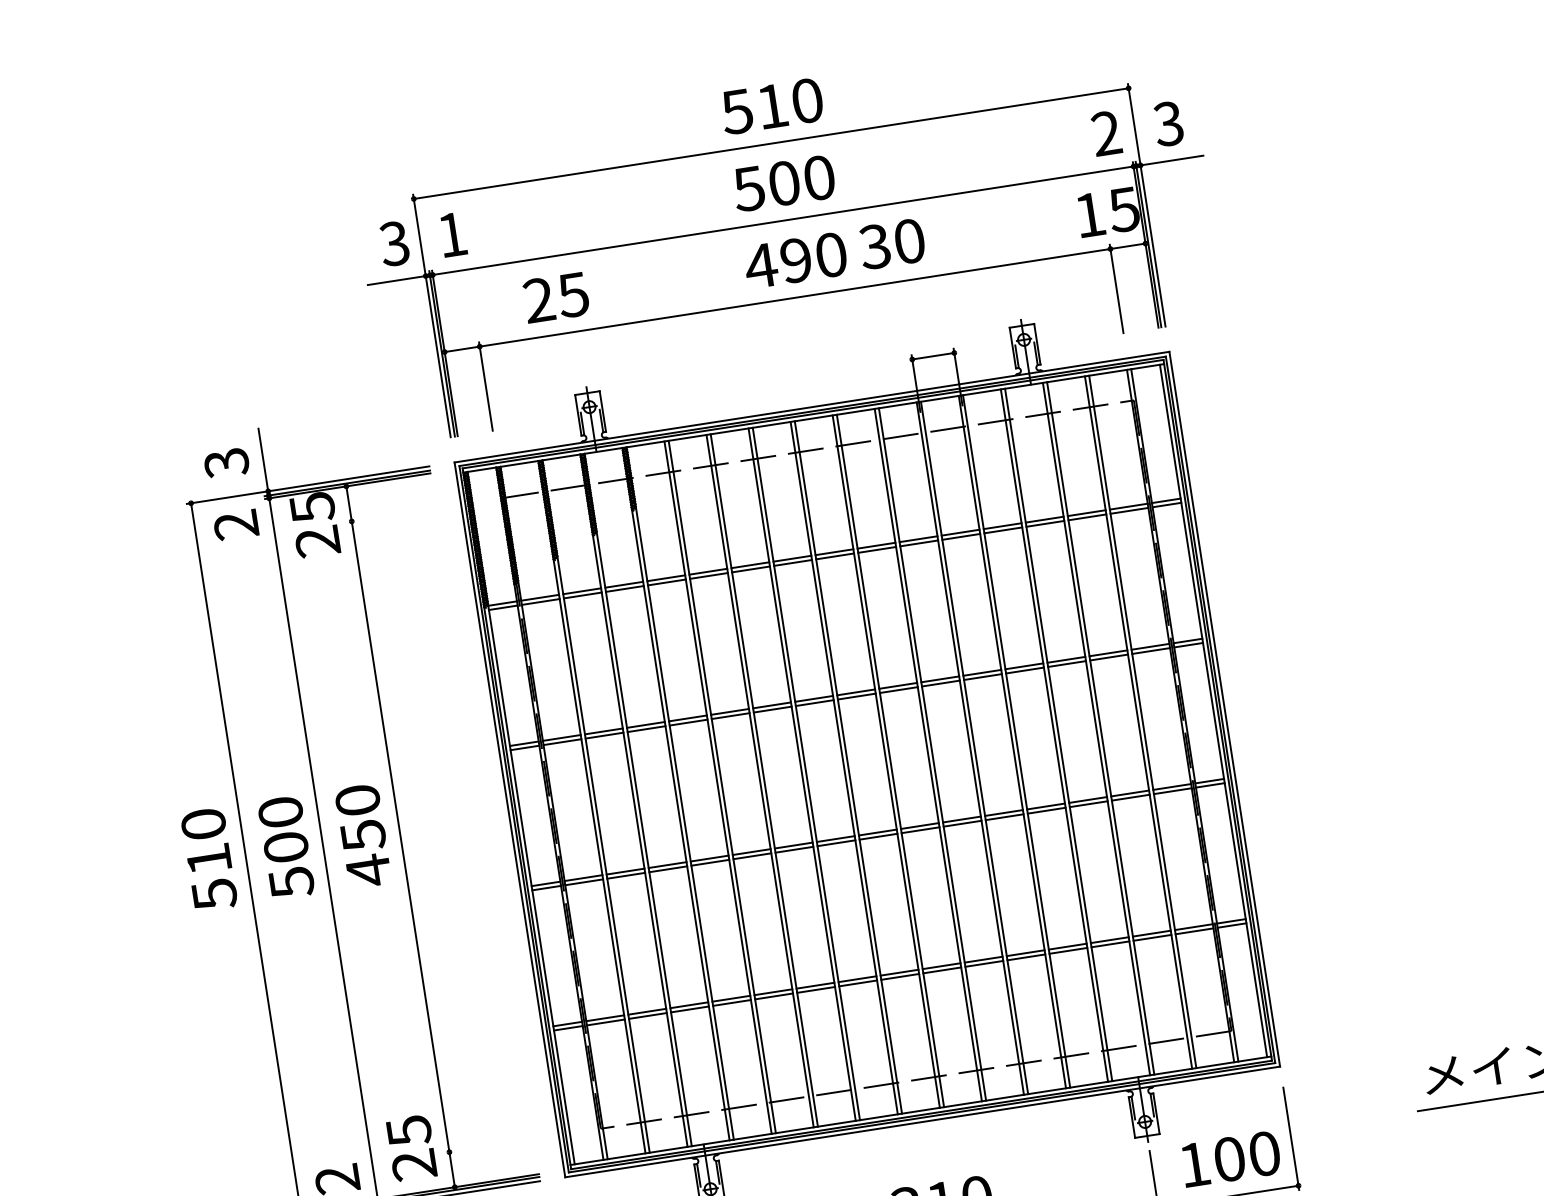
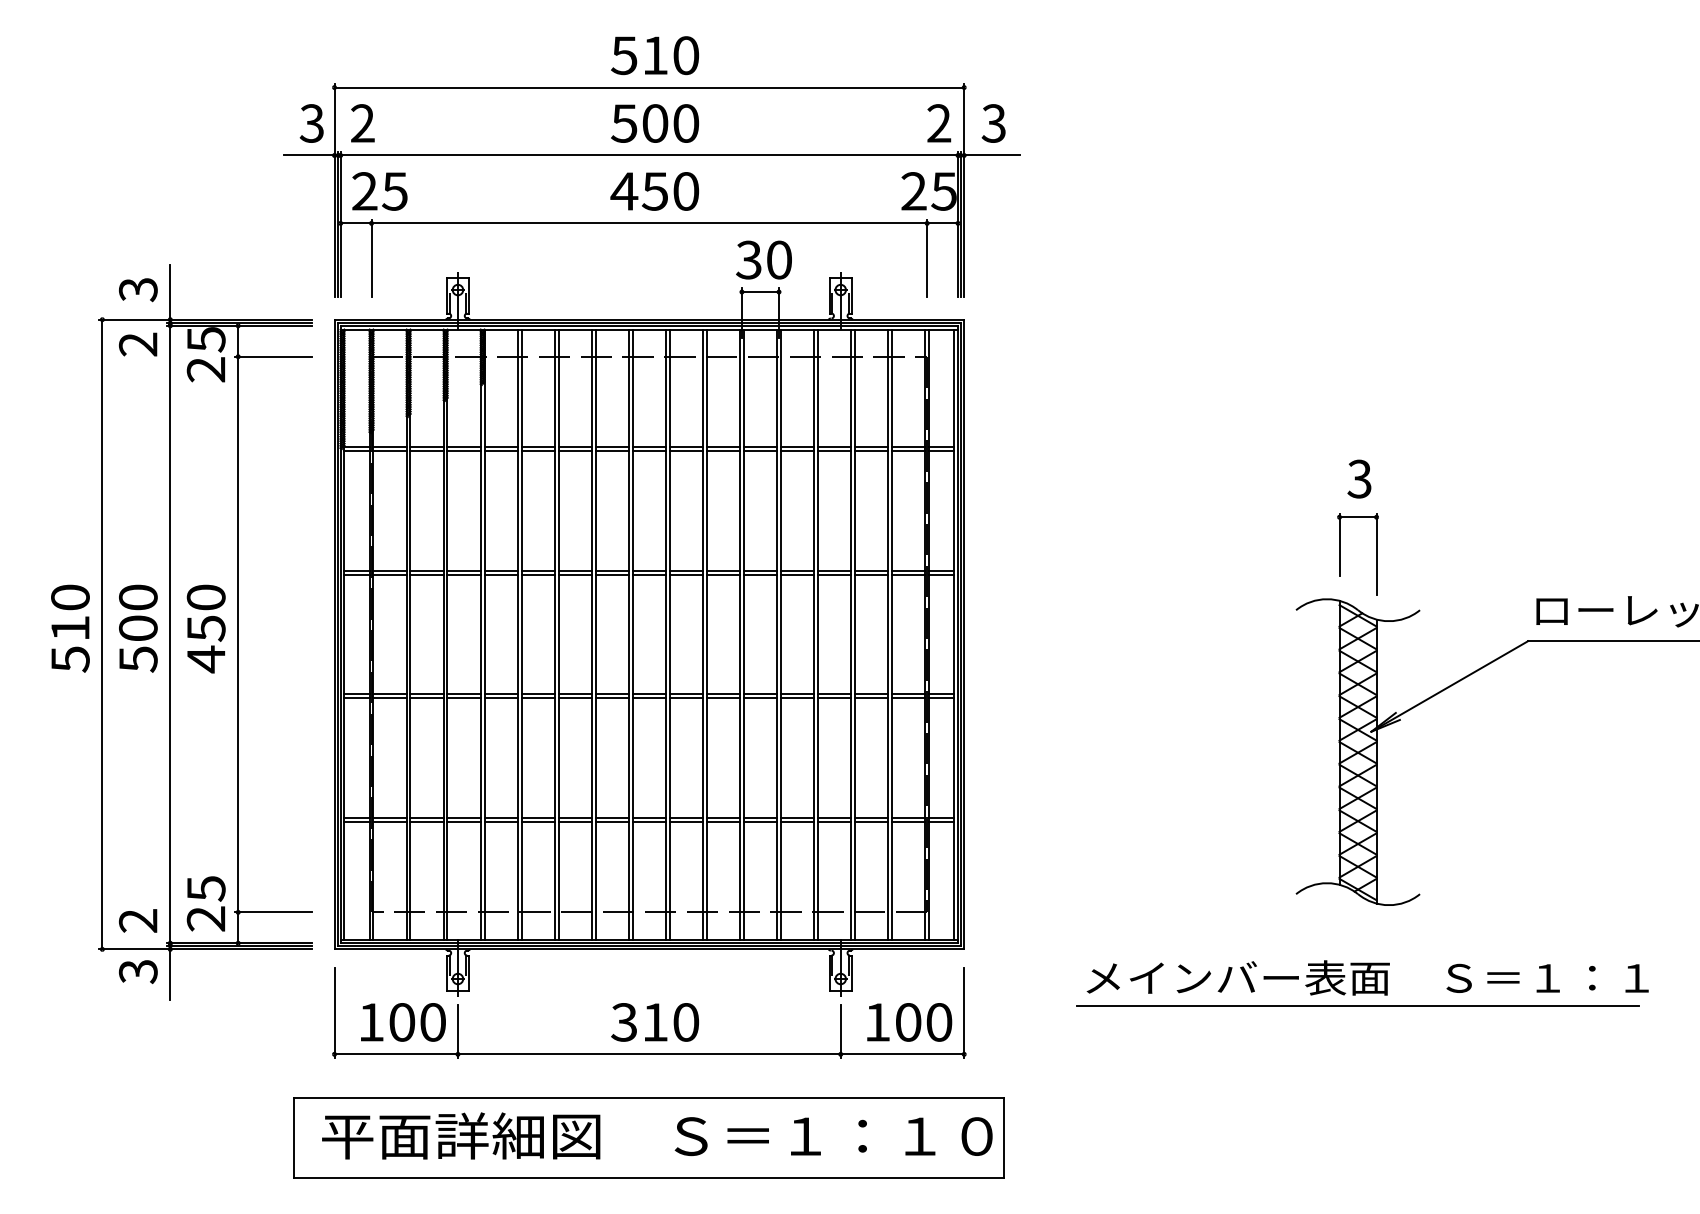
text: (1089, 215) -> (913, 191), 15 -> 25
text: (451, 234) -> (362, 123), 1 -> 2
text: (891, 243) -> (763, 259), moved
text: (795, 260) -> (654, 191), 490 -> 450
text: (555, 297) -> (379, 191), moved
line: (391, 514) -> (273, 356), added
line: (489, 1146) -> (273, 912), added

